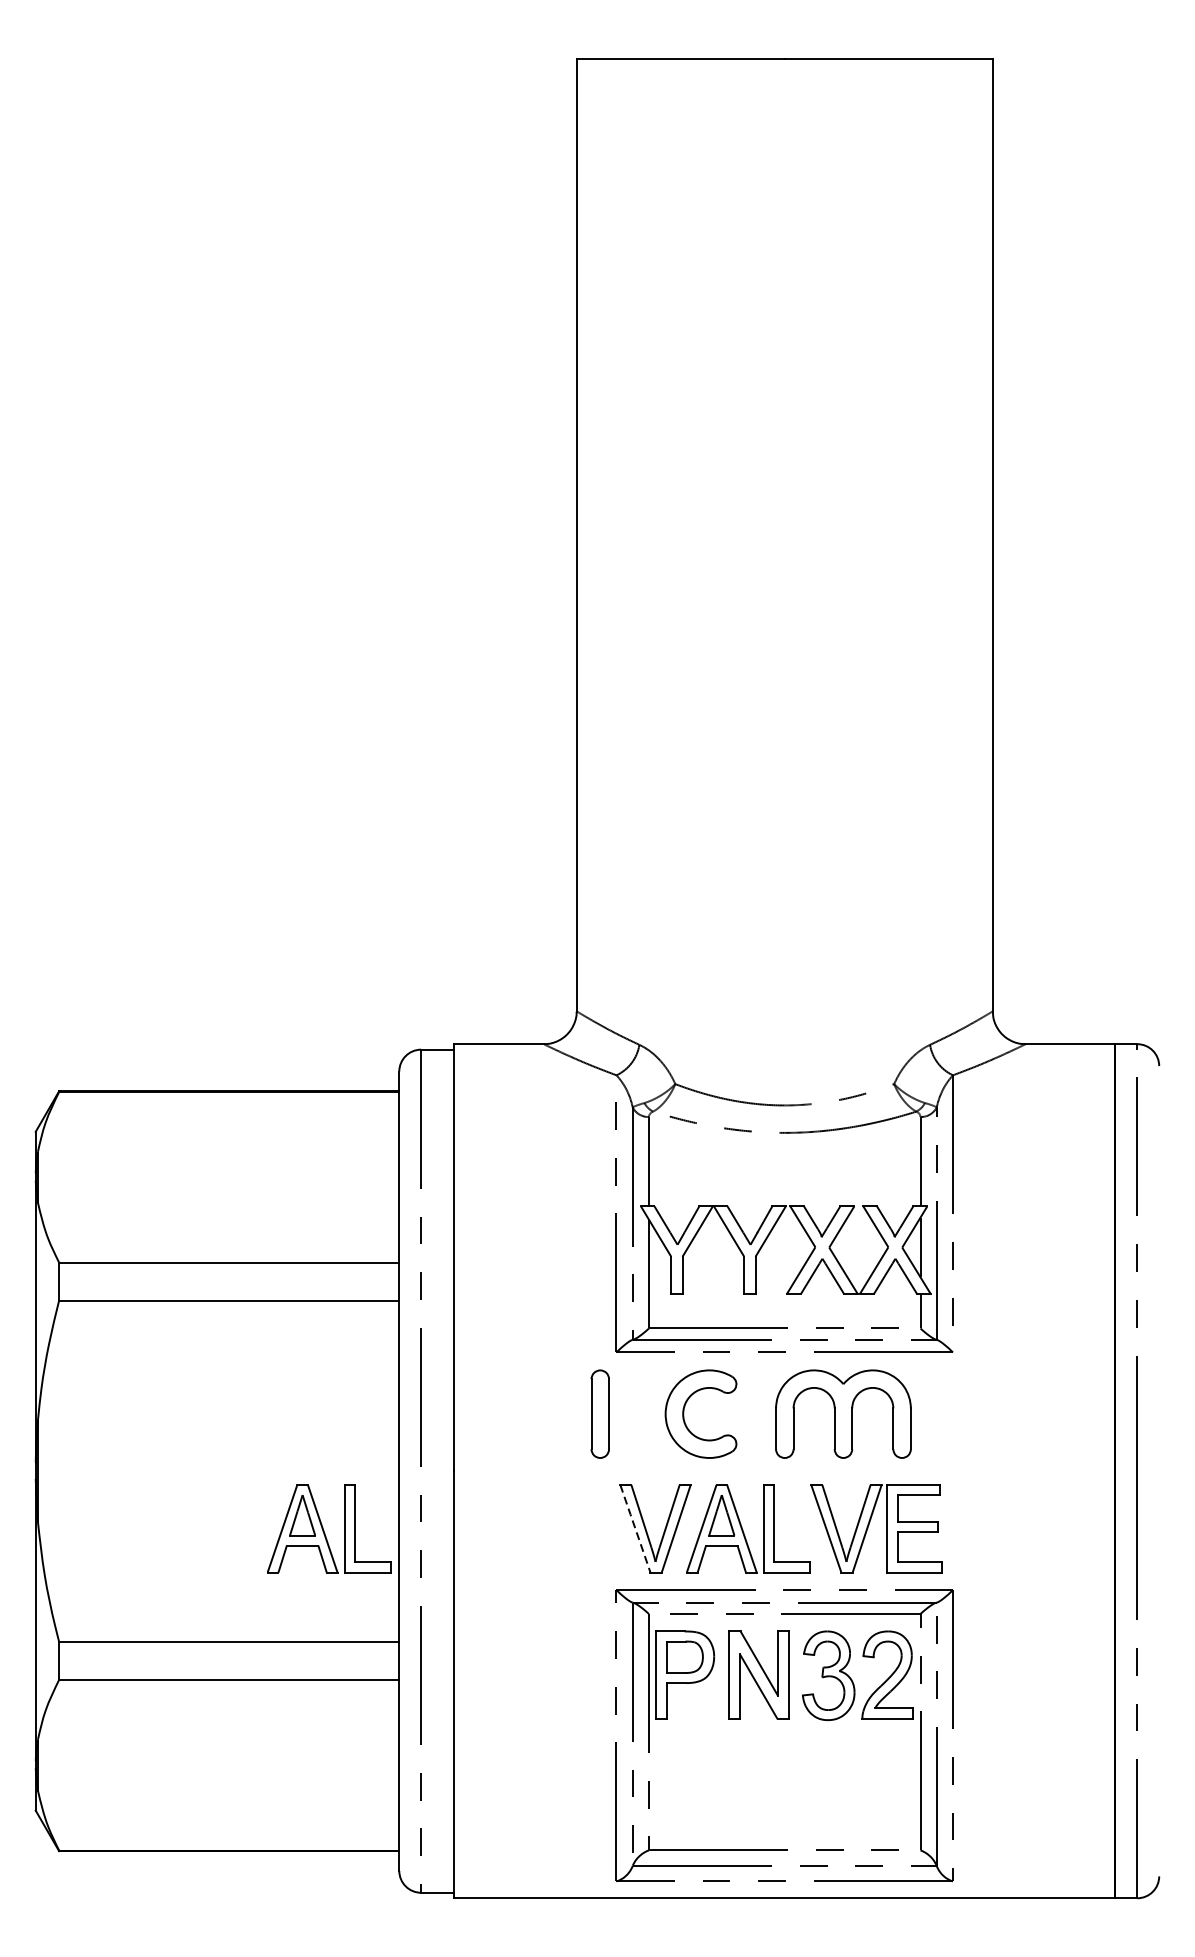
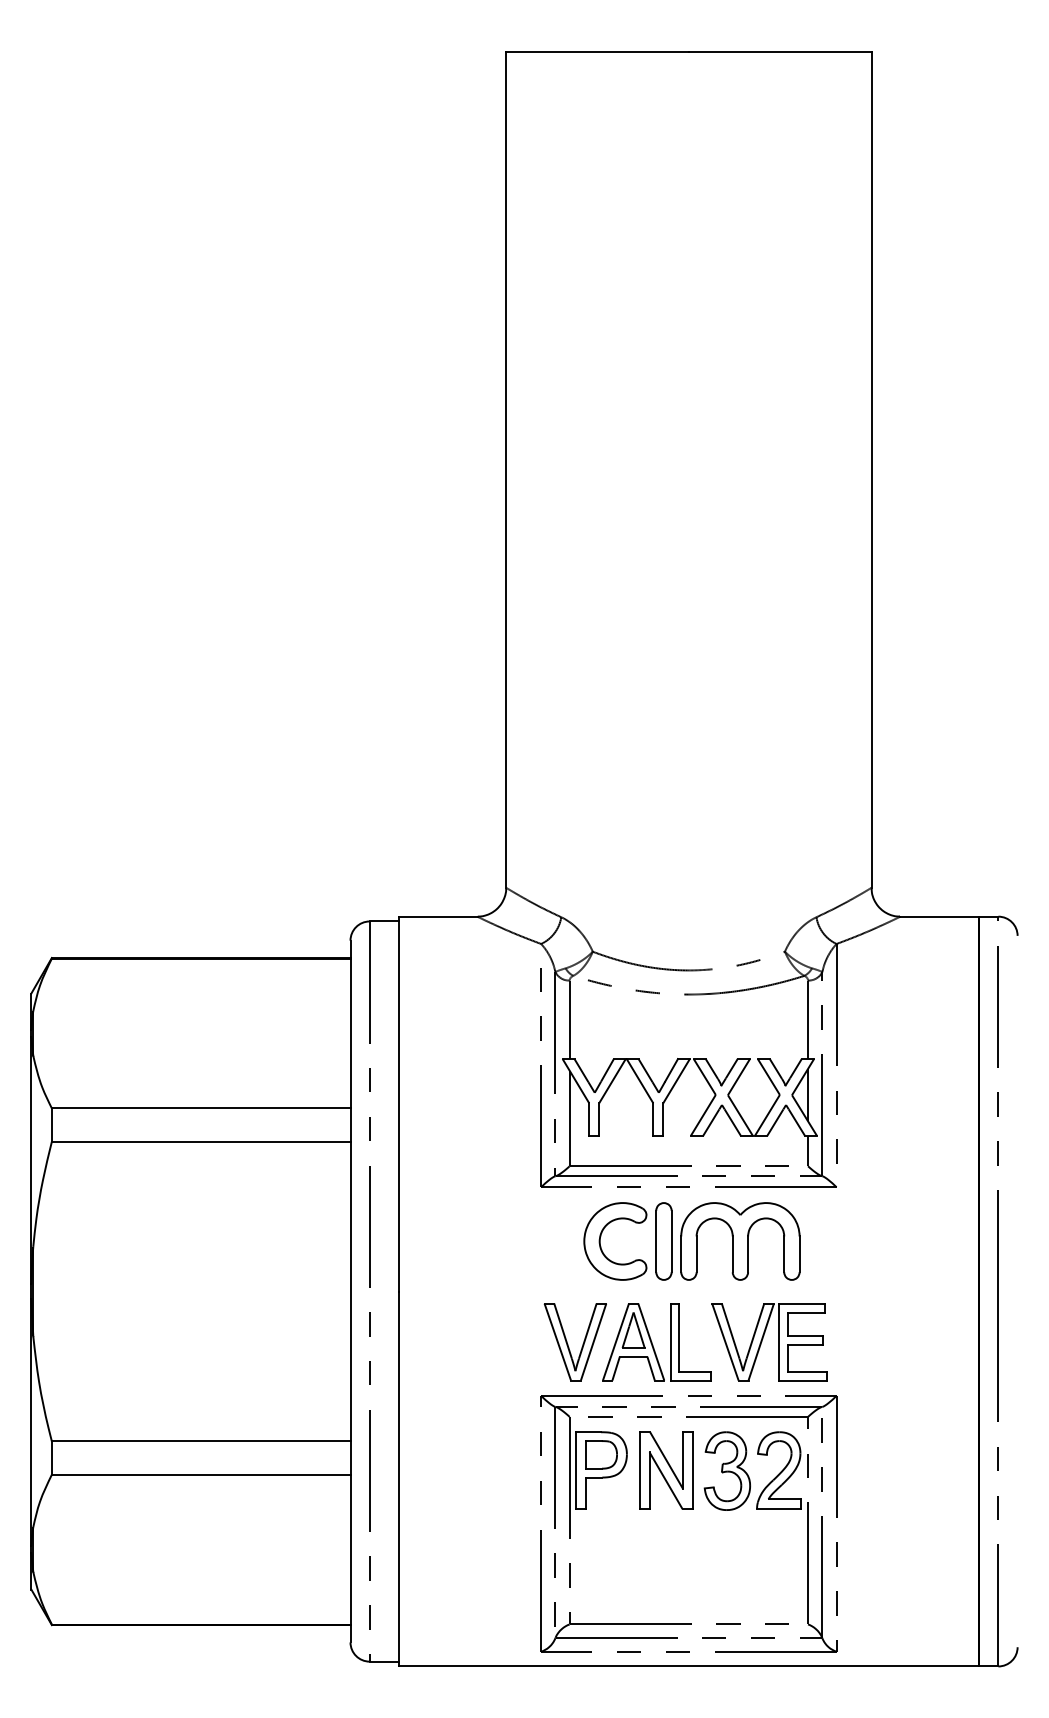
part: (599, 1414) -> (663, 1241), moved
part: (328, 1529) -> (288, 1342), removed
line: (635, 1529) -> (557, 1342), dashed -> solid

